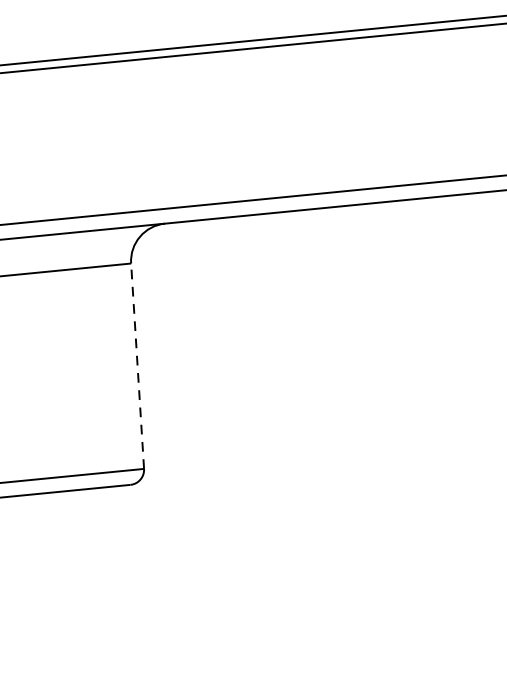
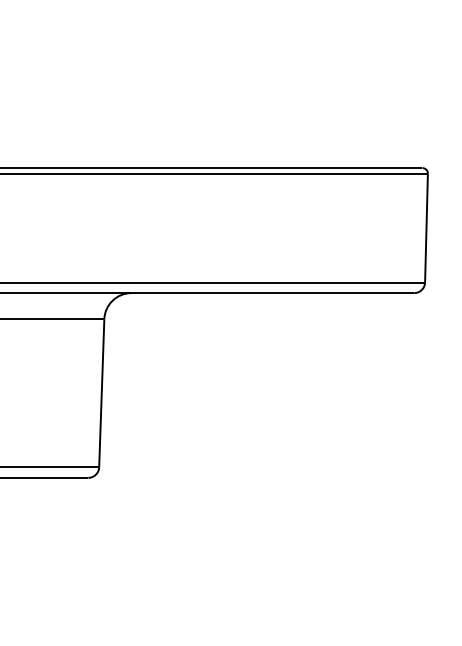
line: (137, 365) -> (101, 392), dashed -> solid

